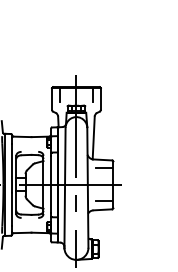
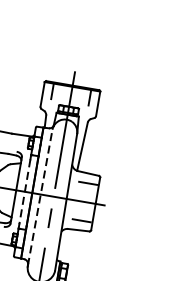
line: (51, 184) -> (25, 191), solid -> dashed
line: (65, 187) -> (40, 197), solid -> dashed

